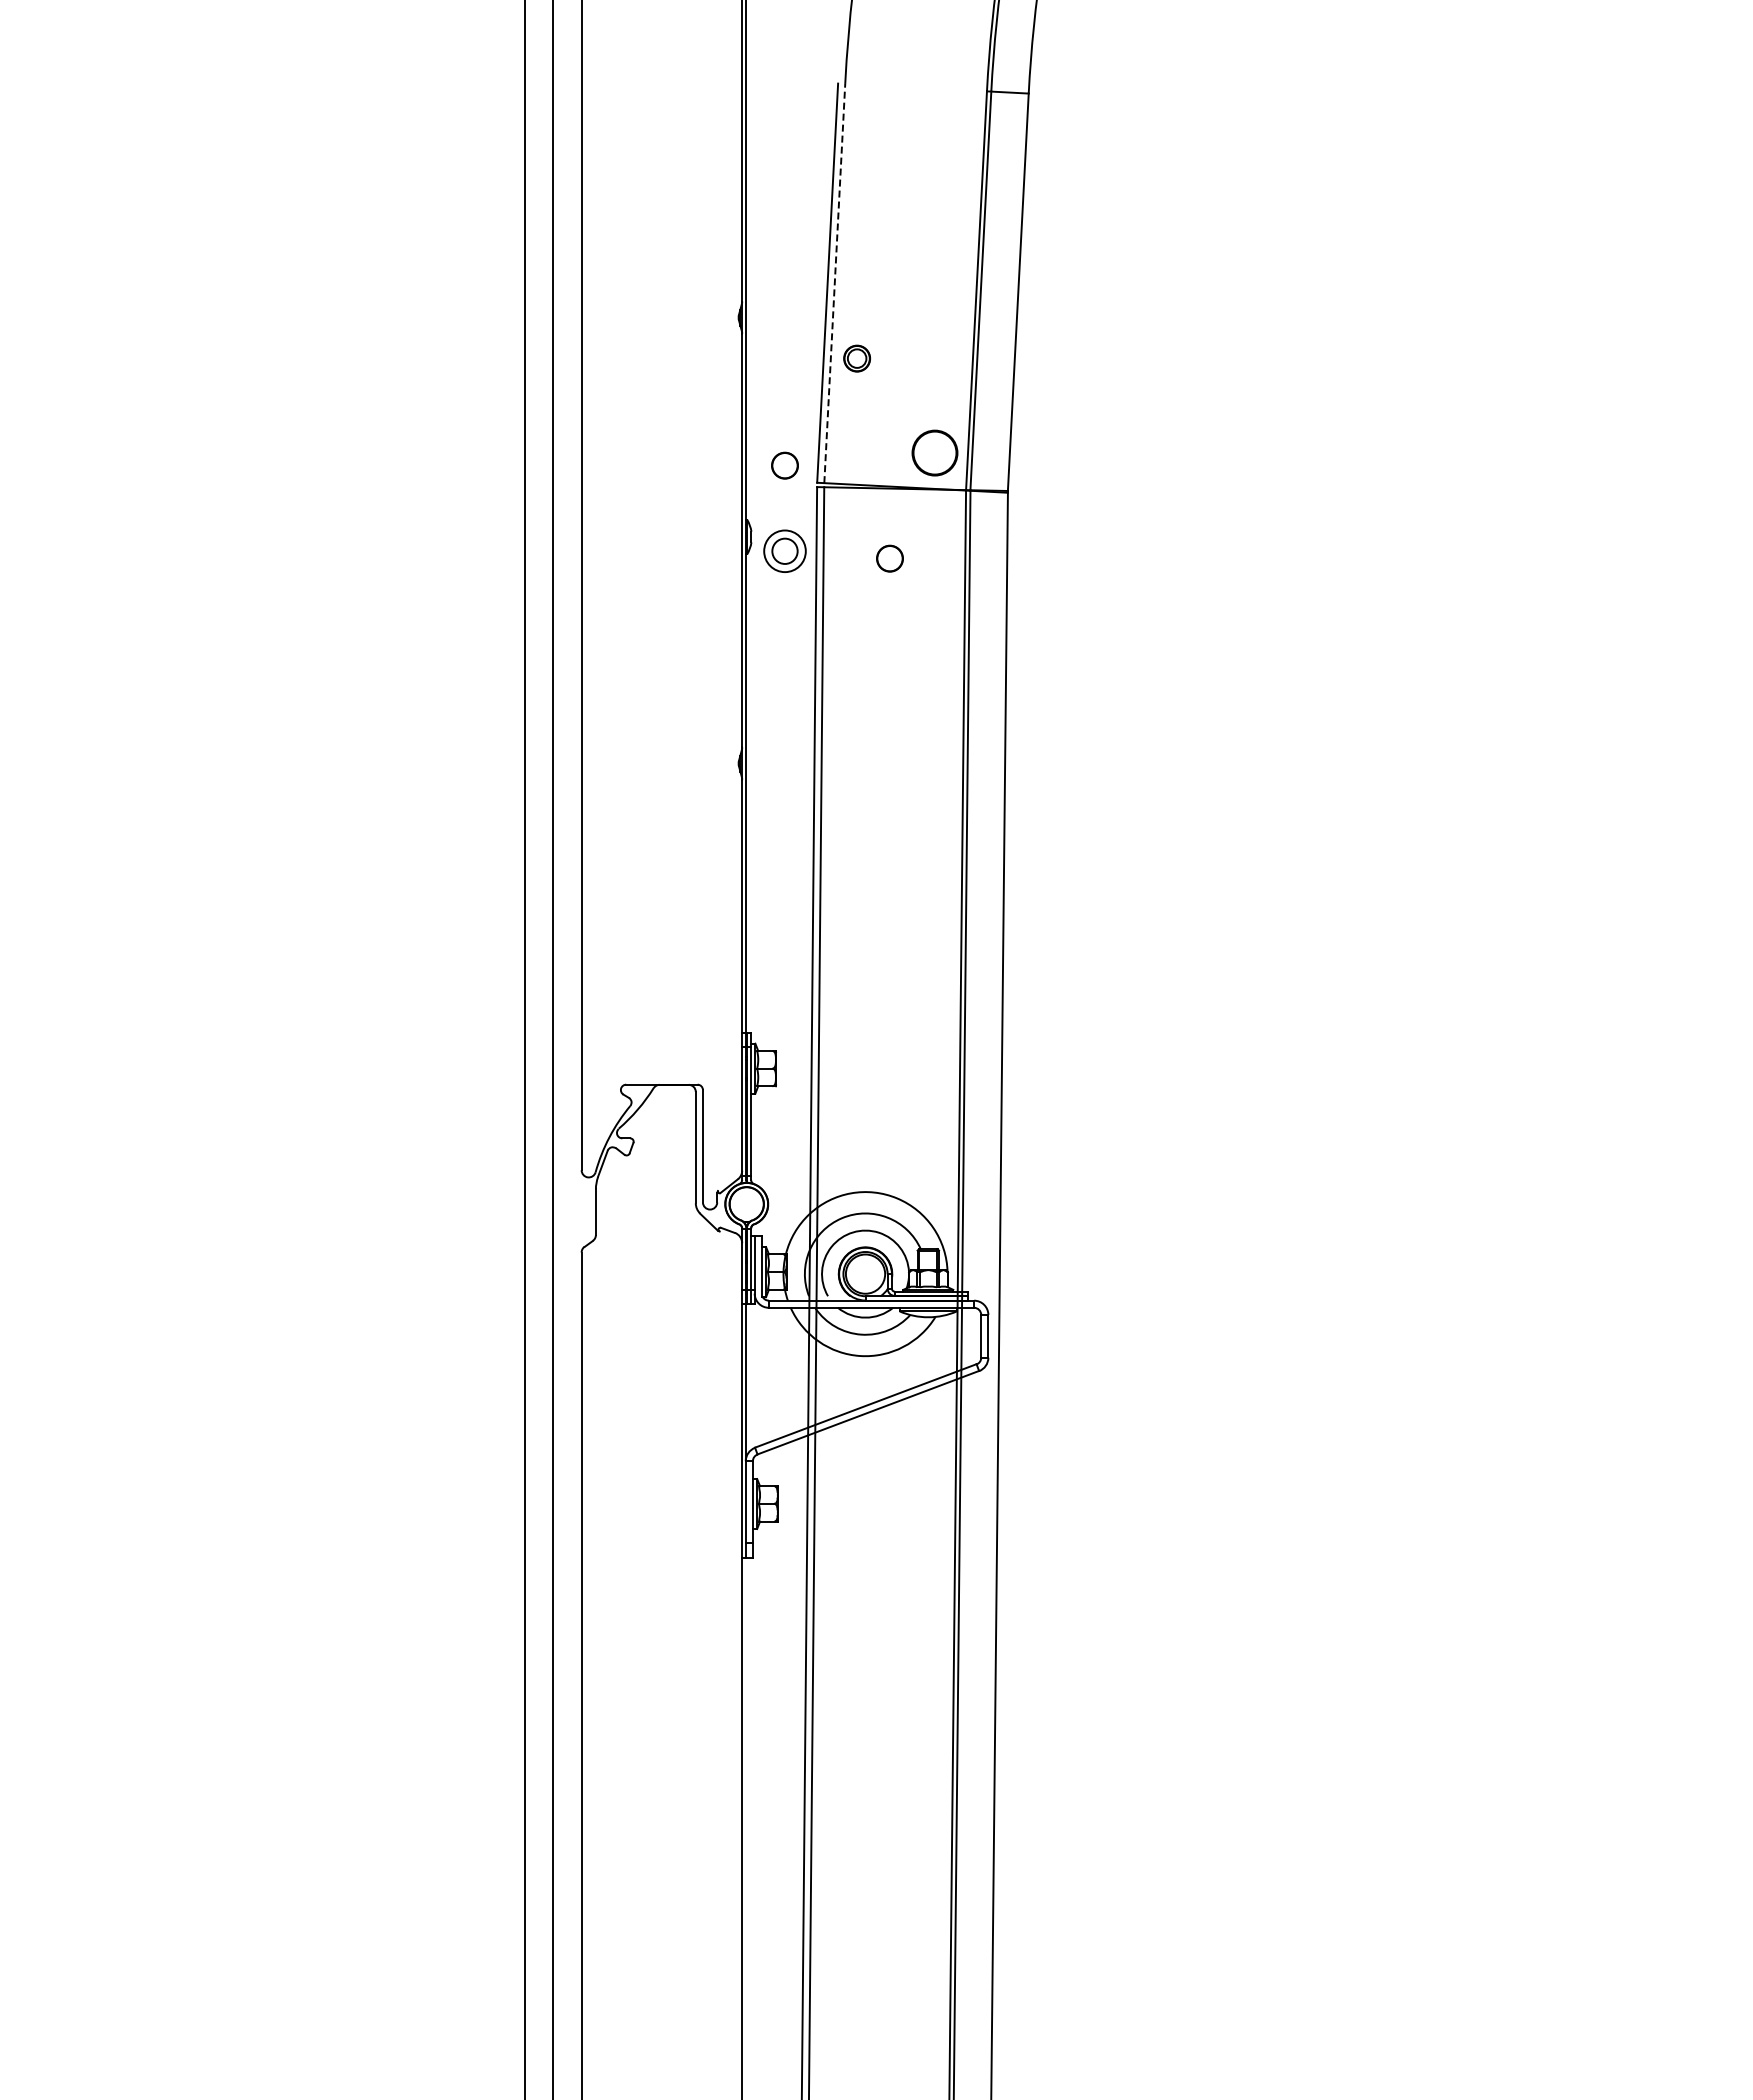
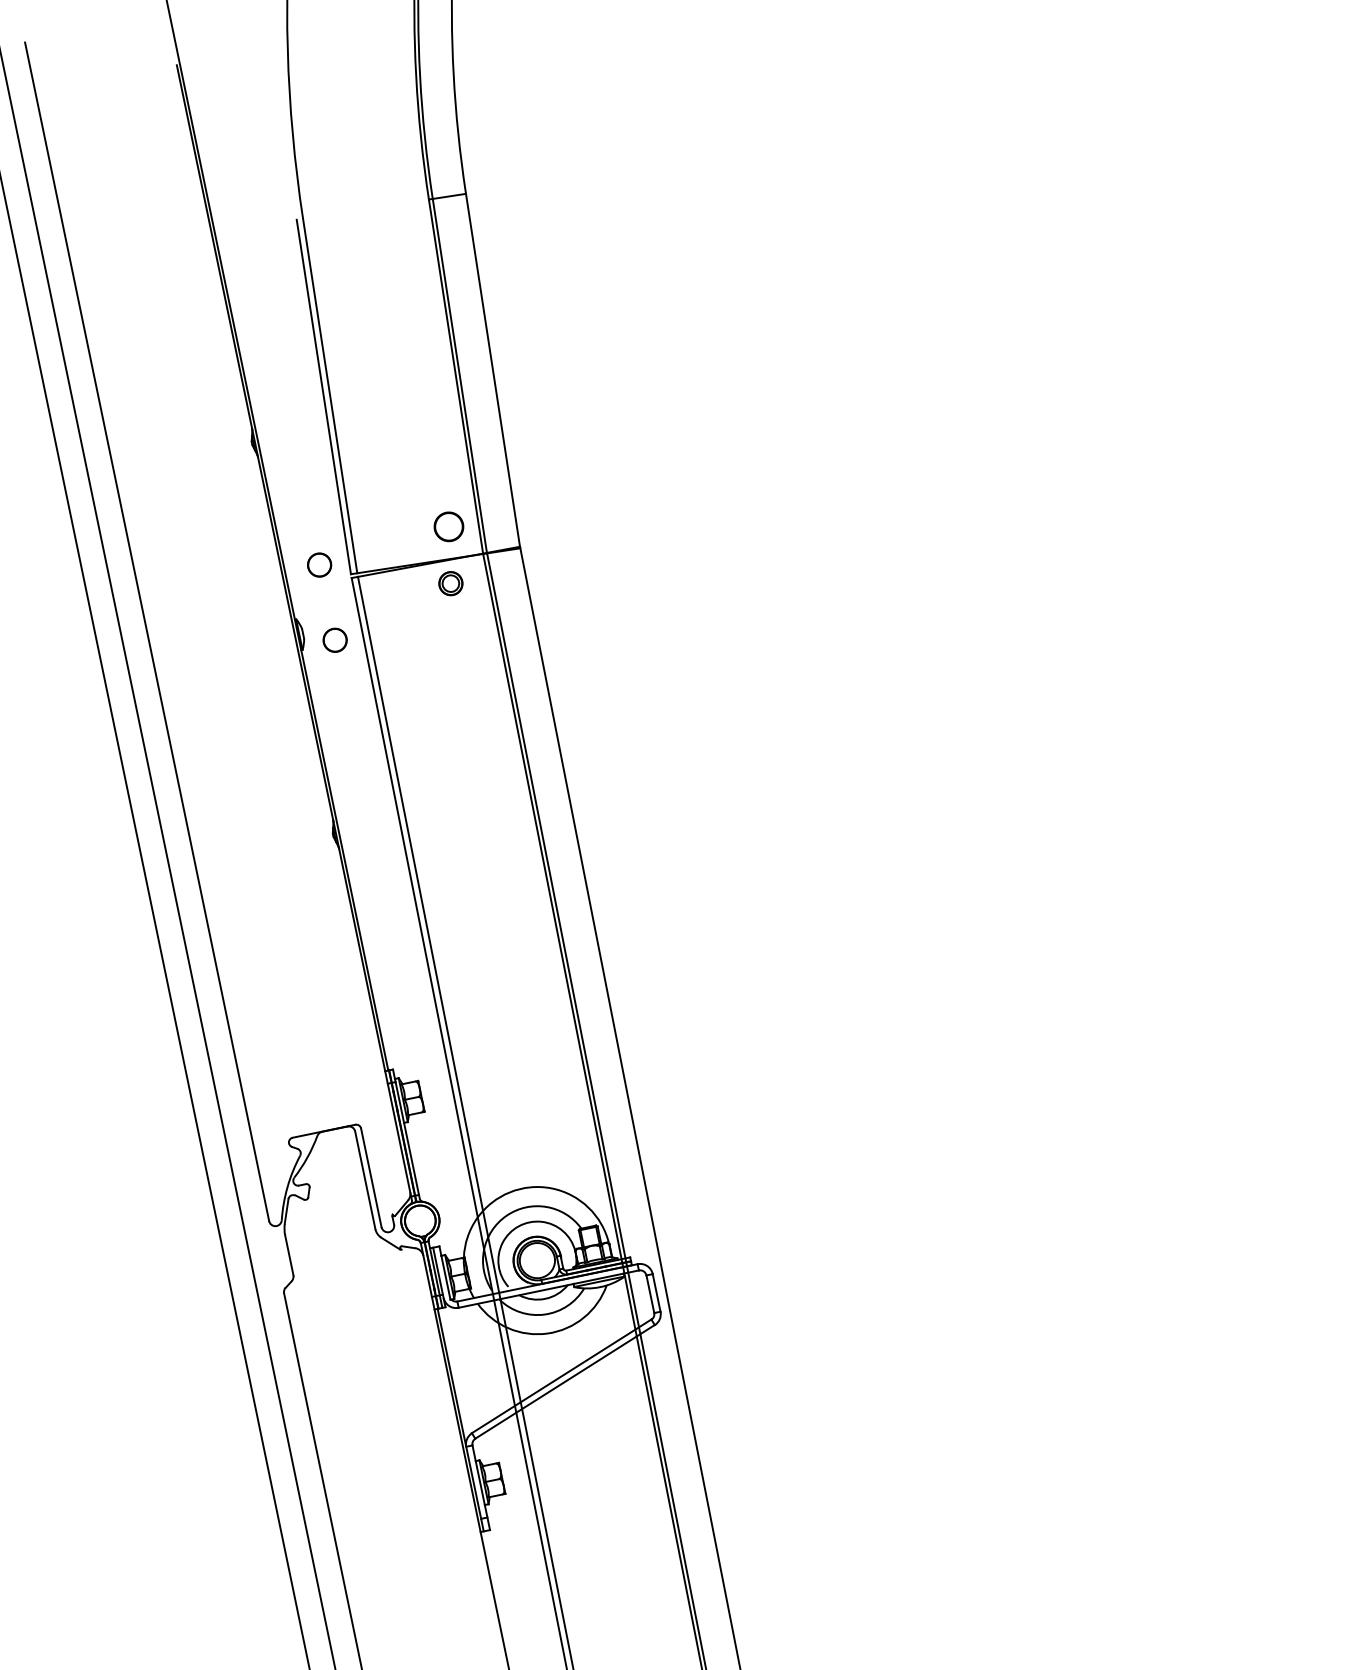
line: (834, 283) -> (329, 396), dashed -> solid
part: (856, 358) -> (450, 583), moved
circle: (934, 453) -> (448, 527), size x0.71
circle: (785, 551) -> (335, 640), size x0.62
circle: (889, 558) -> (428, 627), removed

